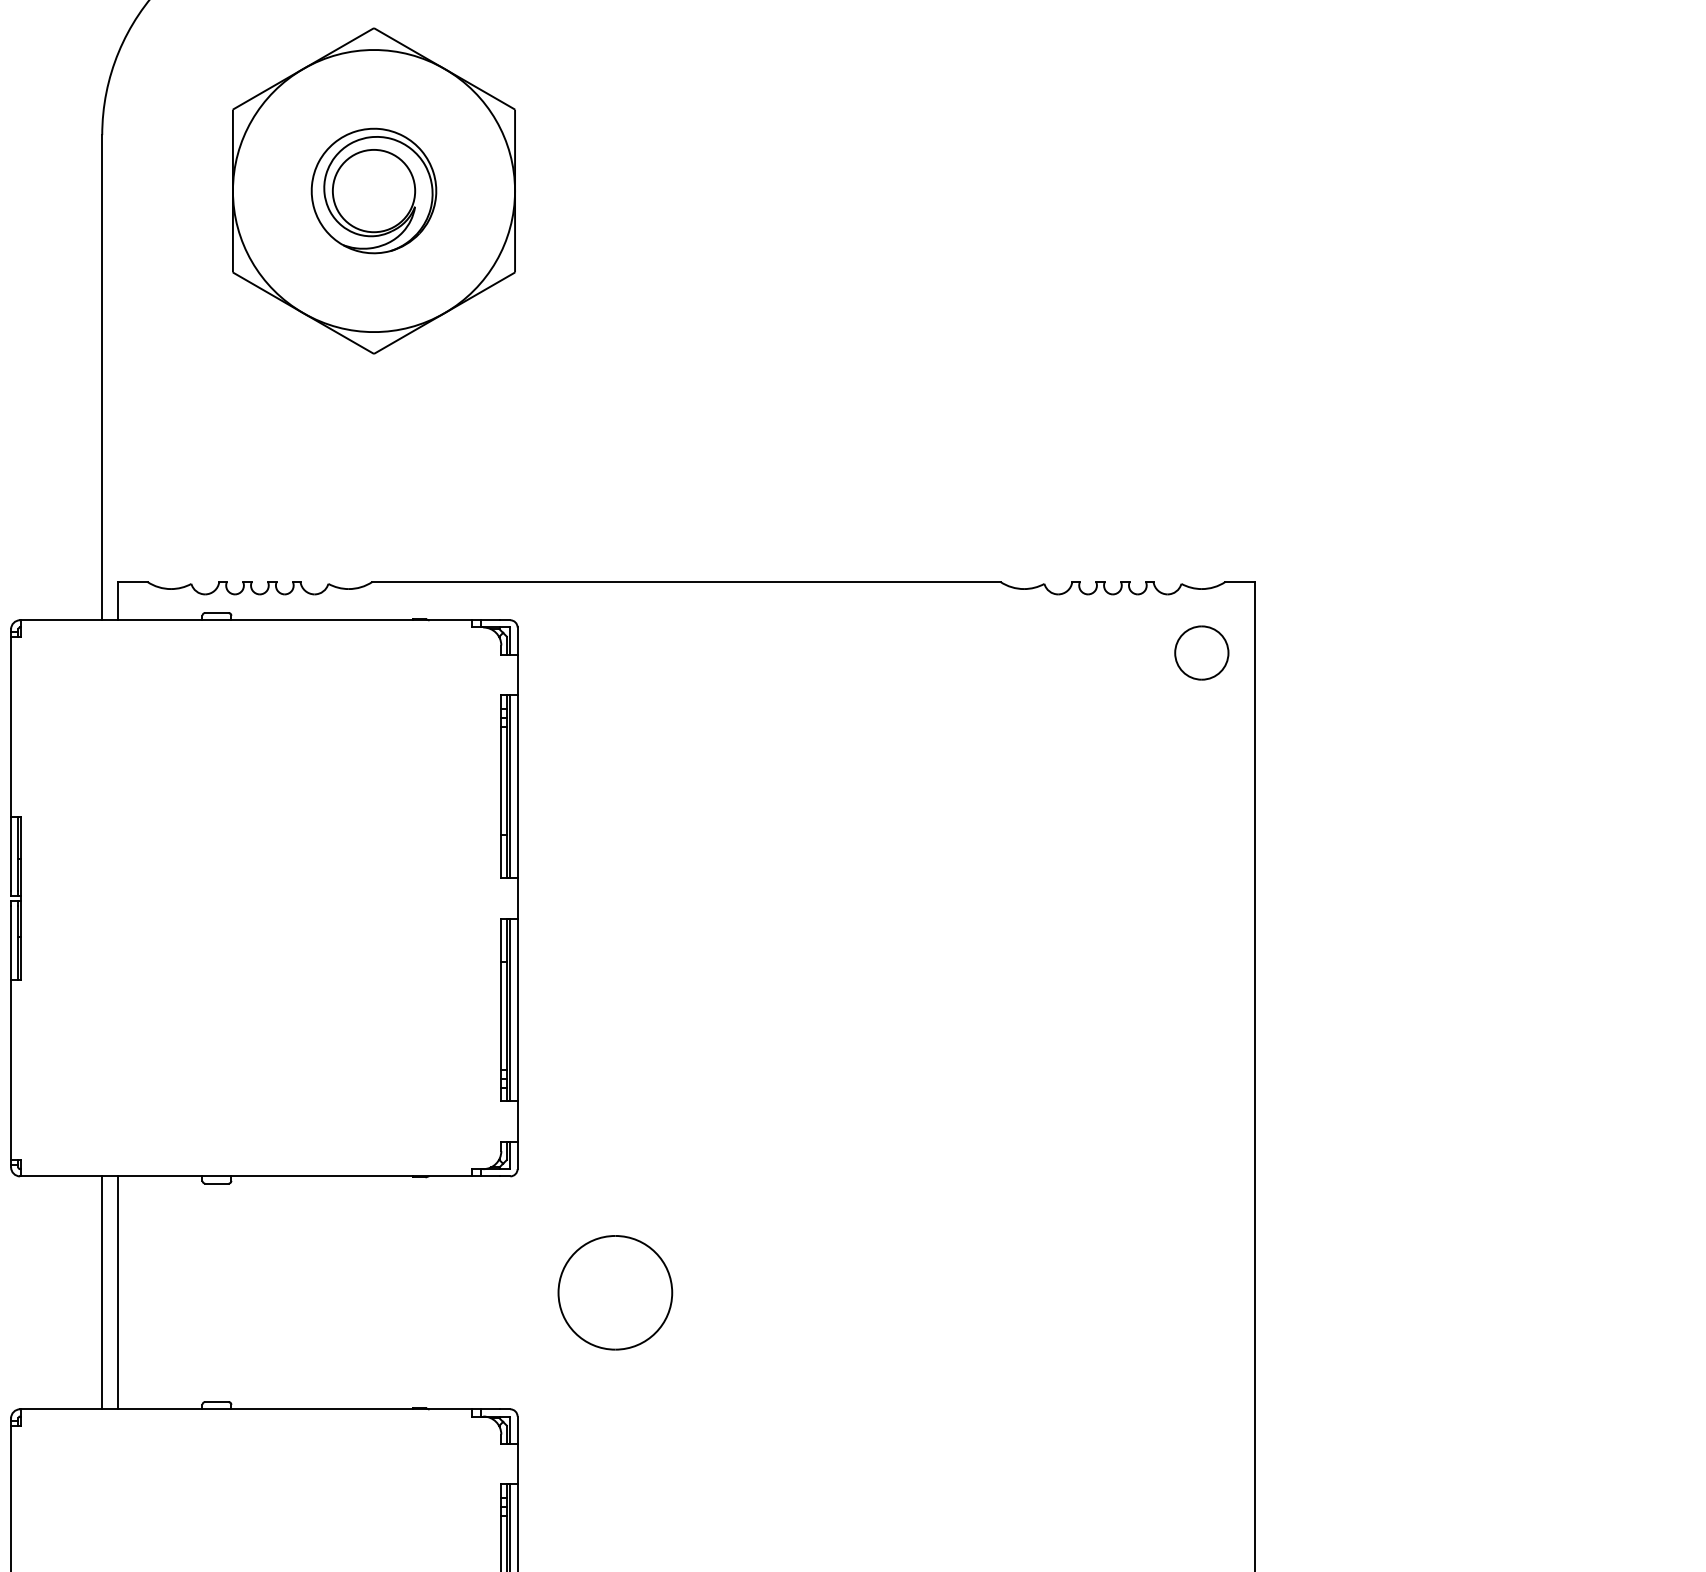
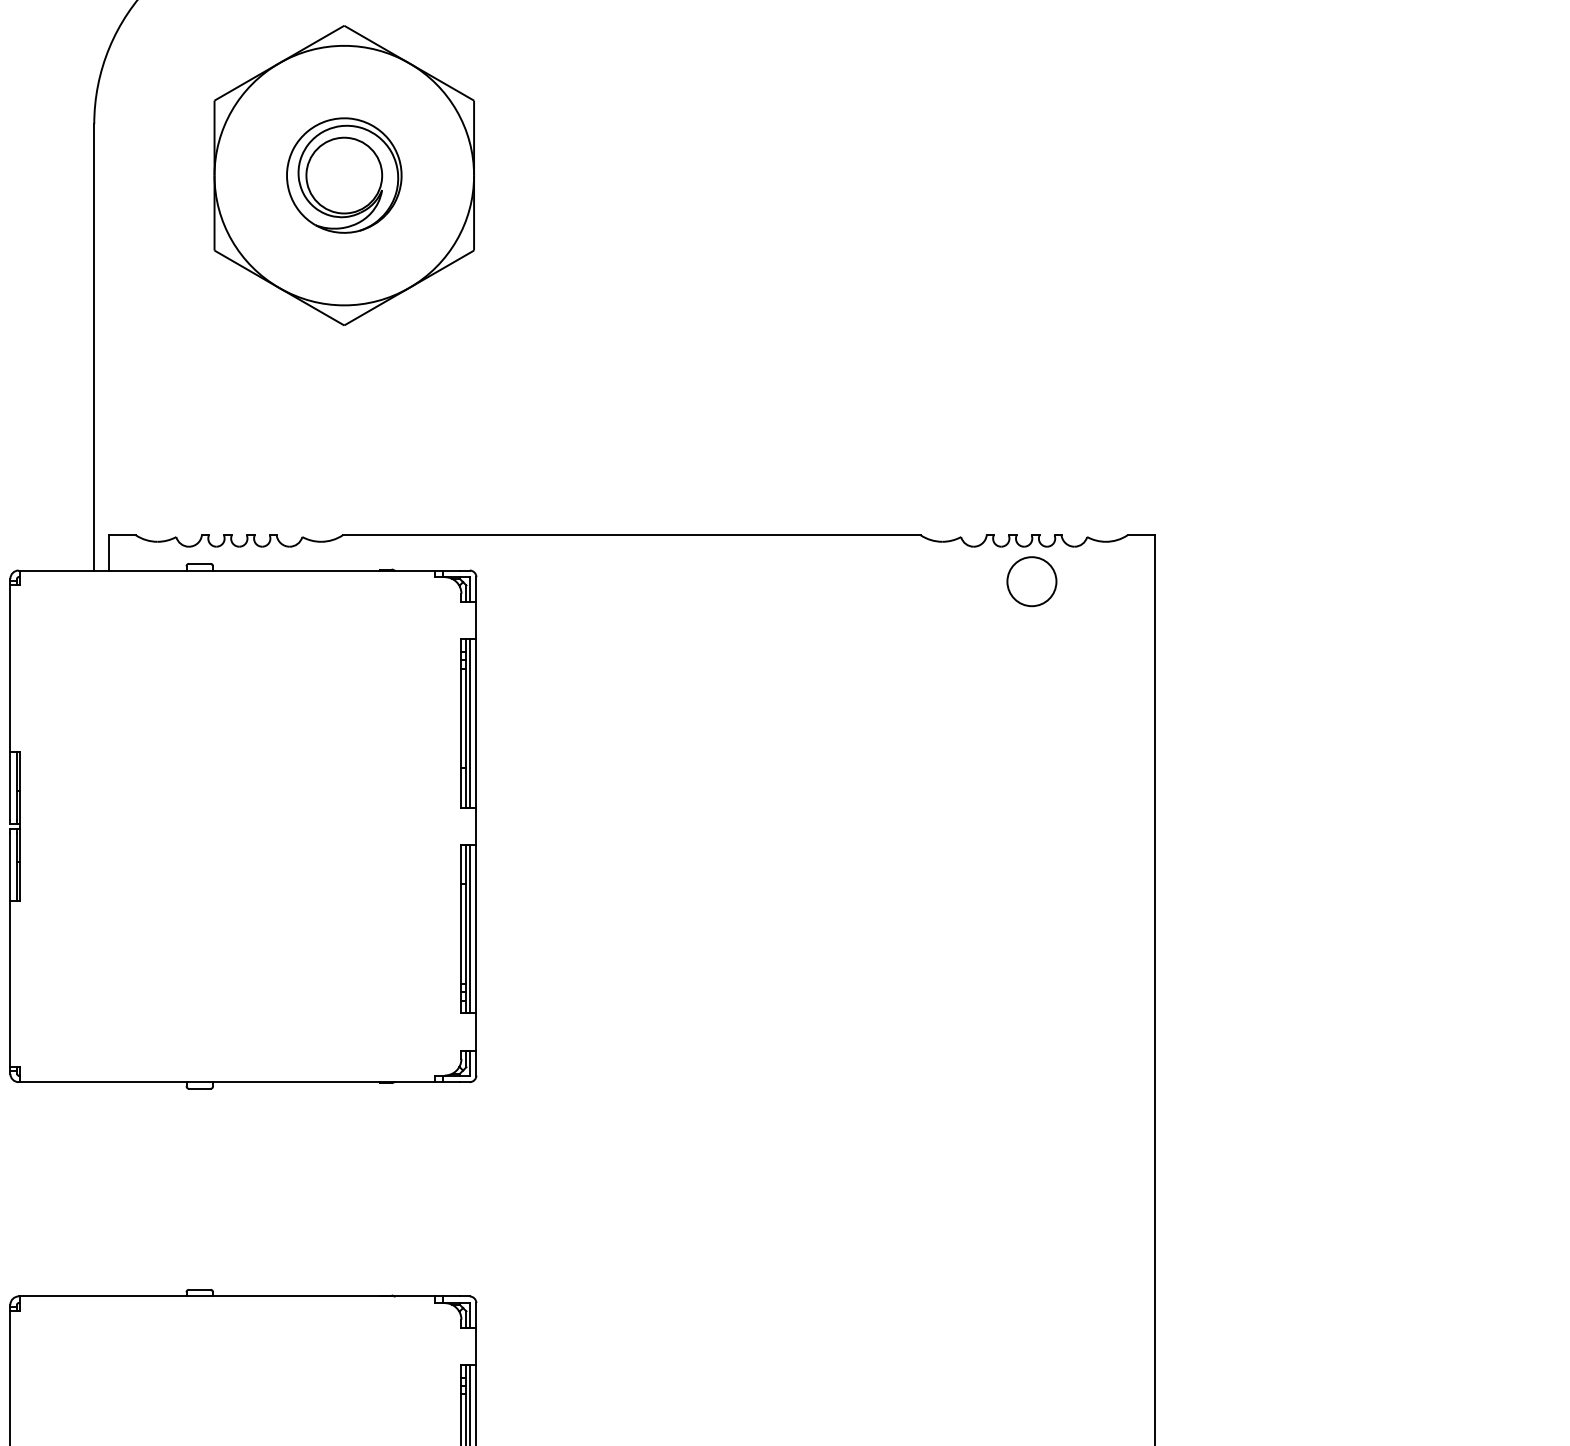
part: (1201, 652) -> (1031, 581), moved
line: (102, 1293) -> (94, 1189), removed
line: (117, 1293) -> (108, 1189), removed
part: (615, 1293) -> (566, 1189), removed

